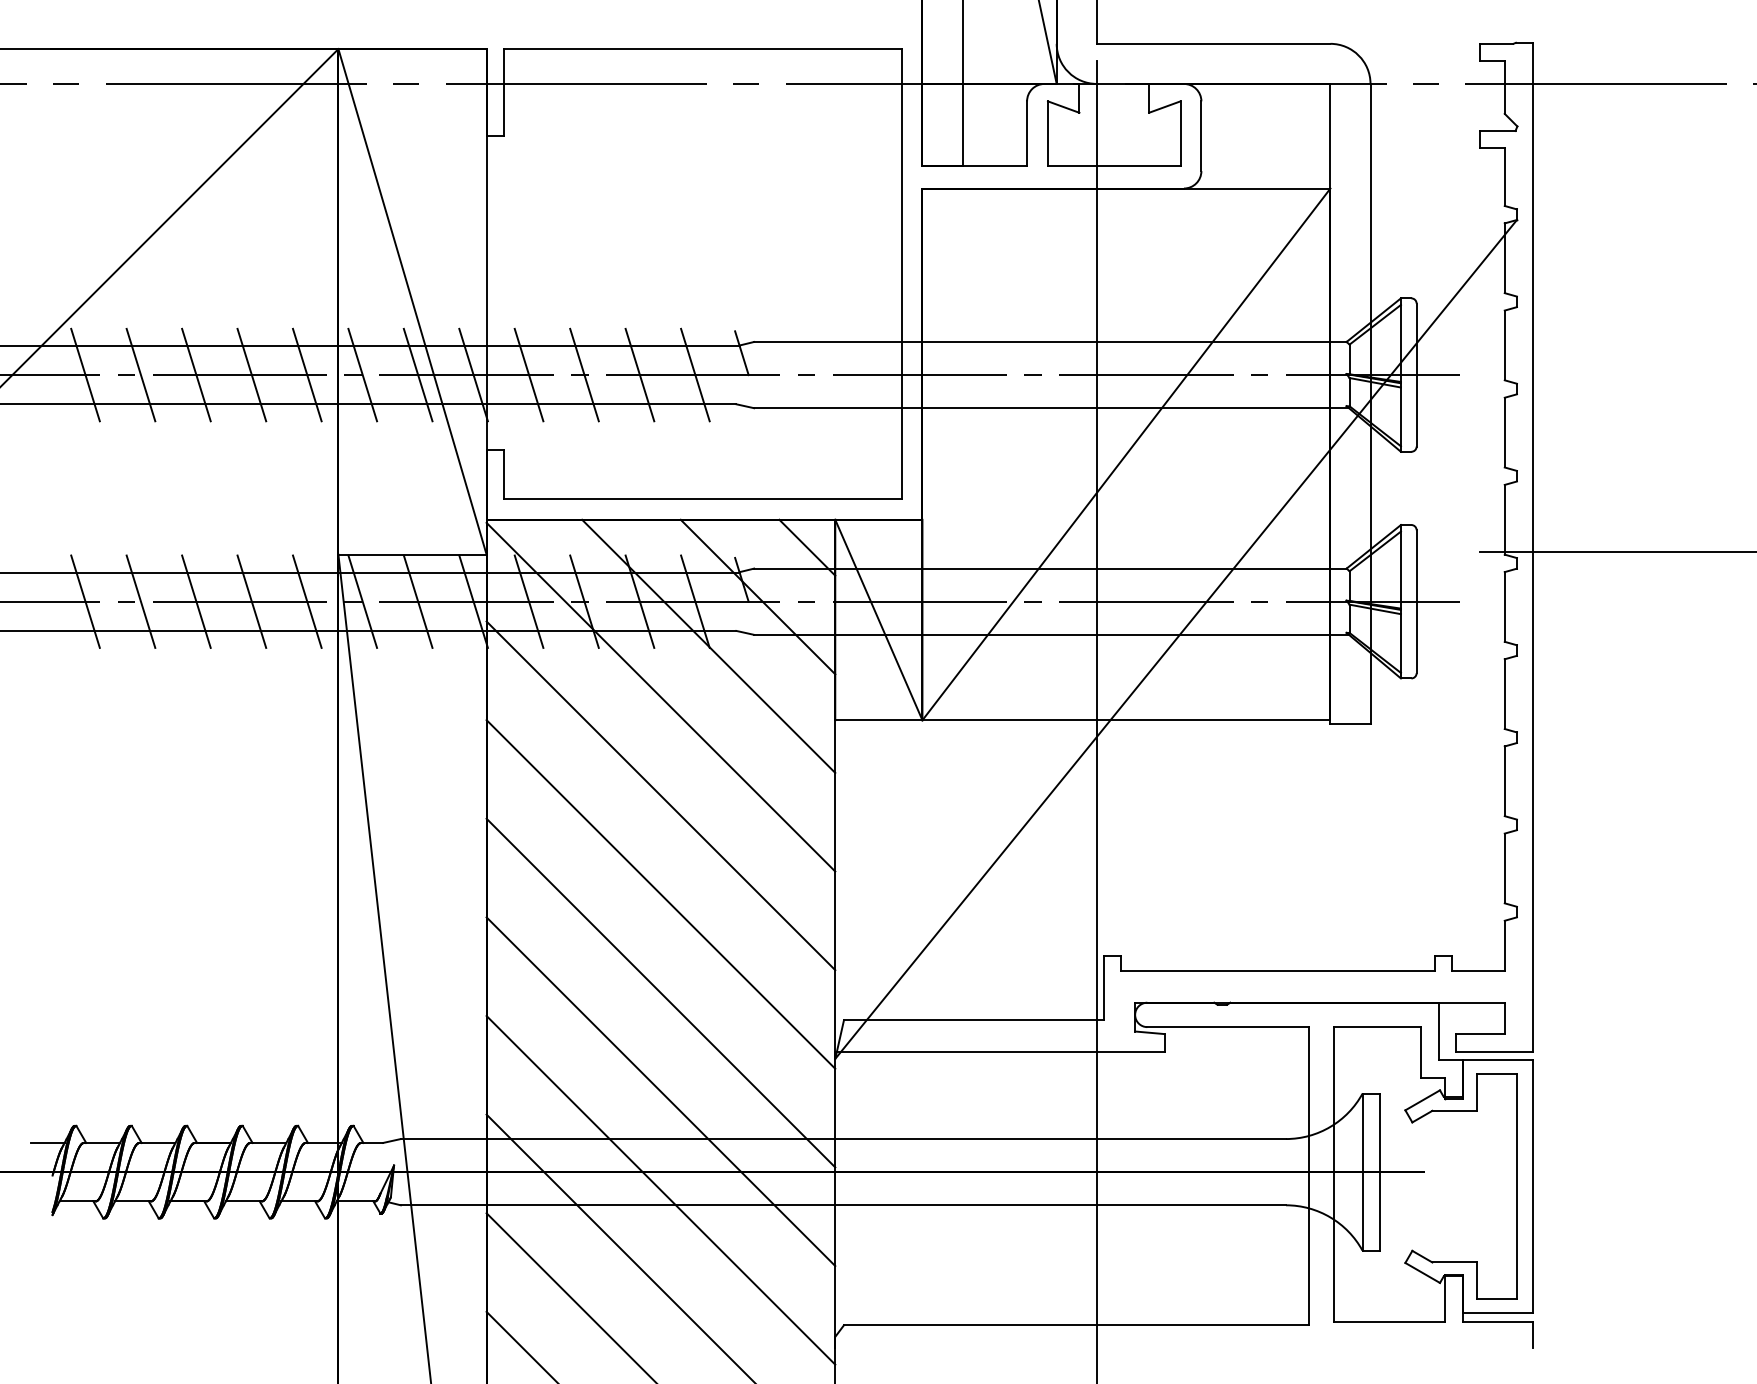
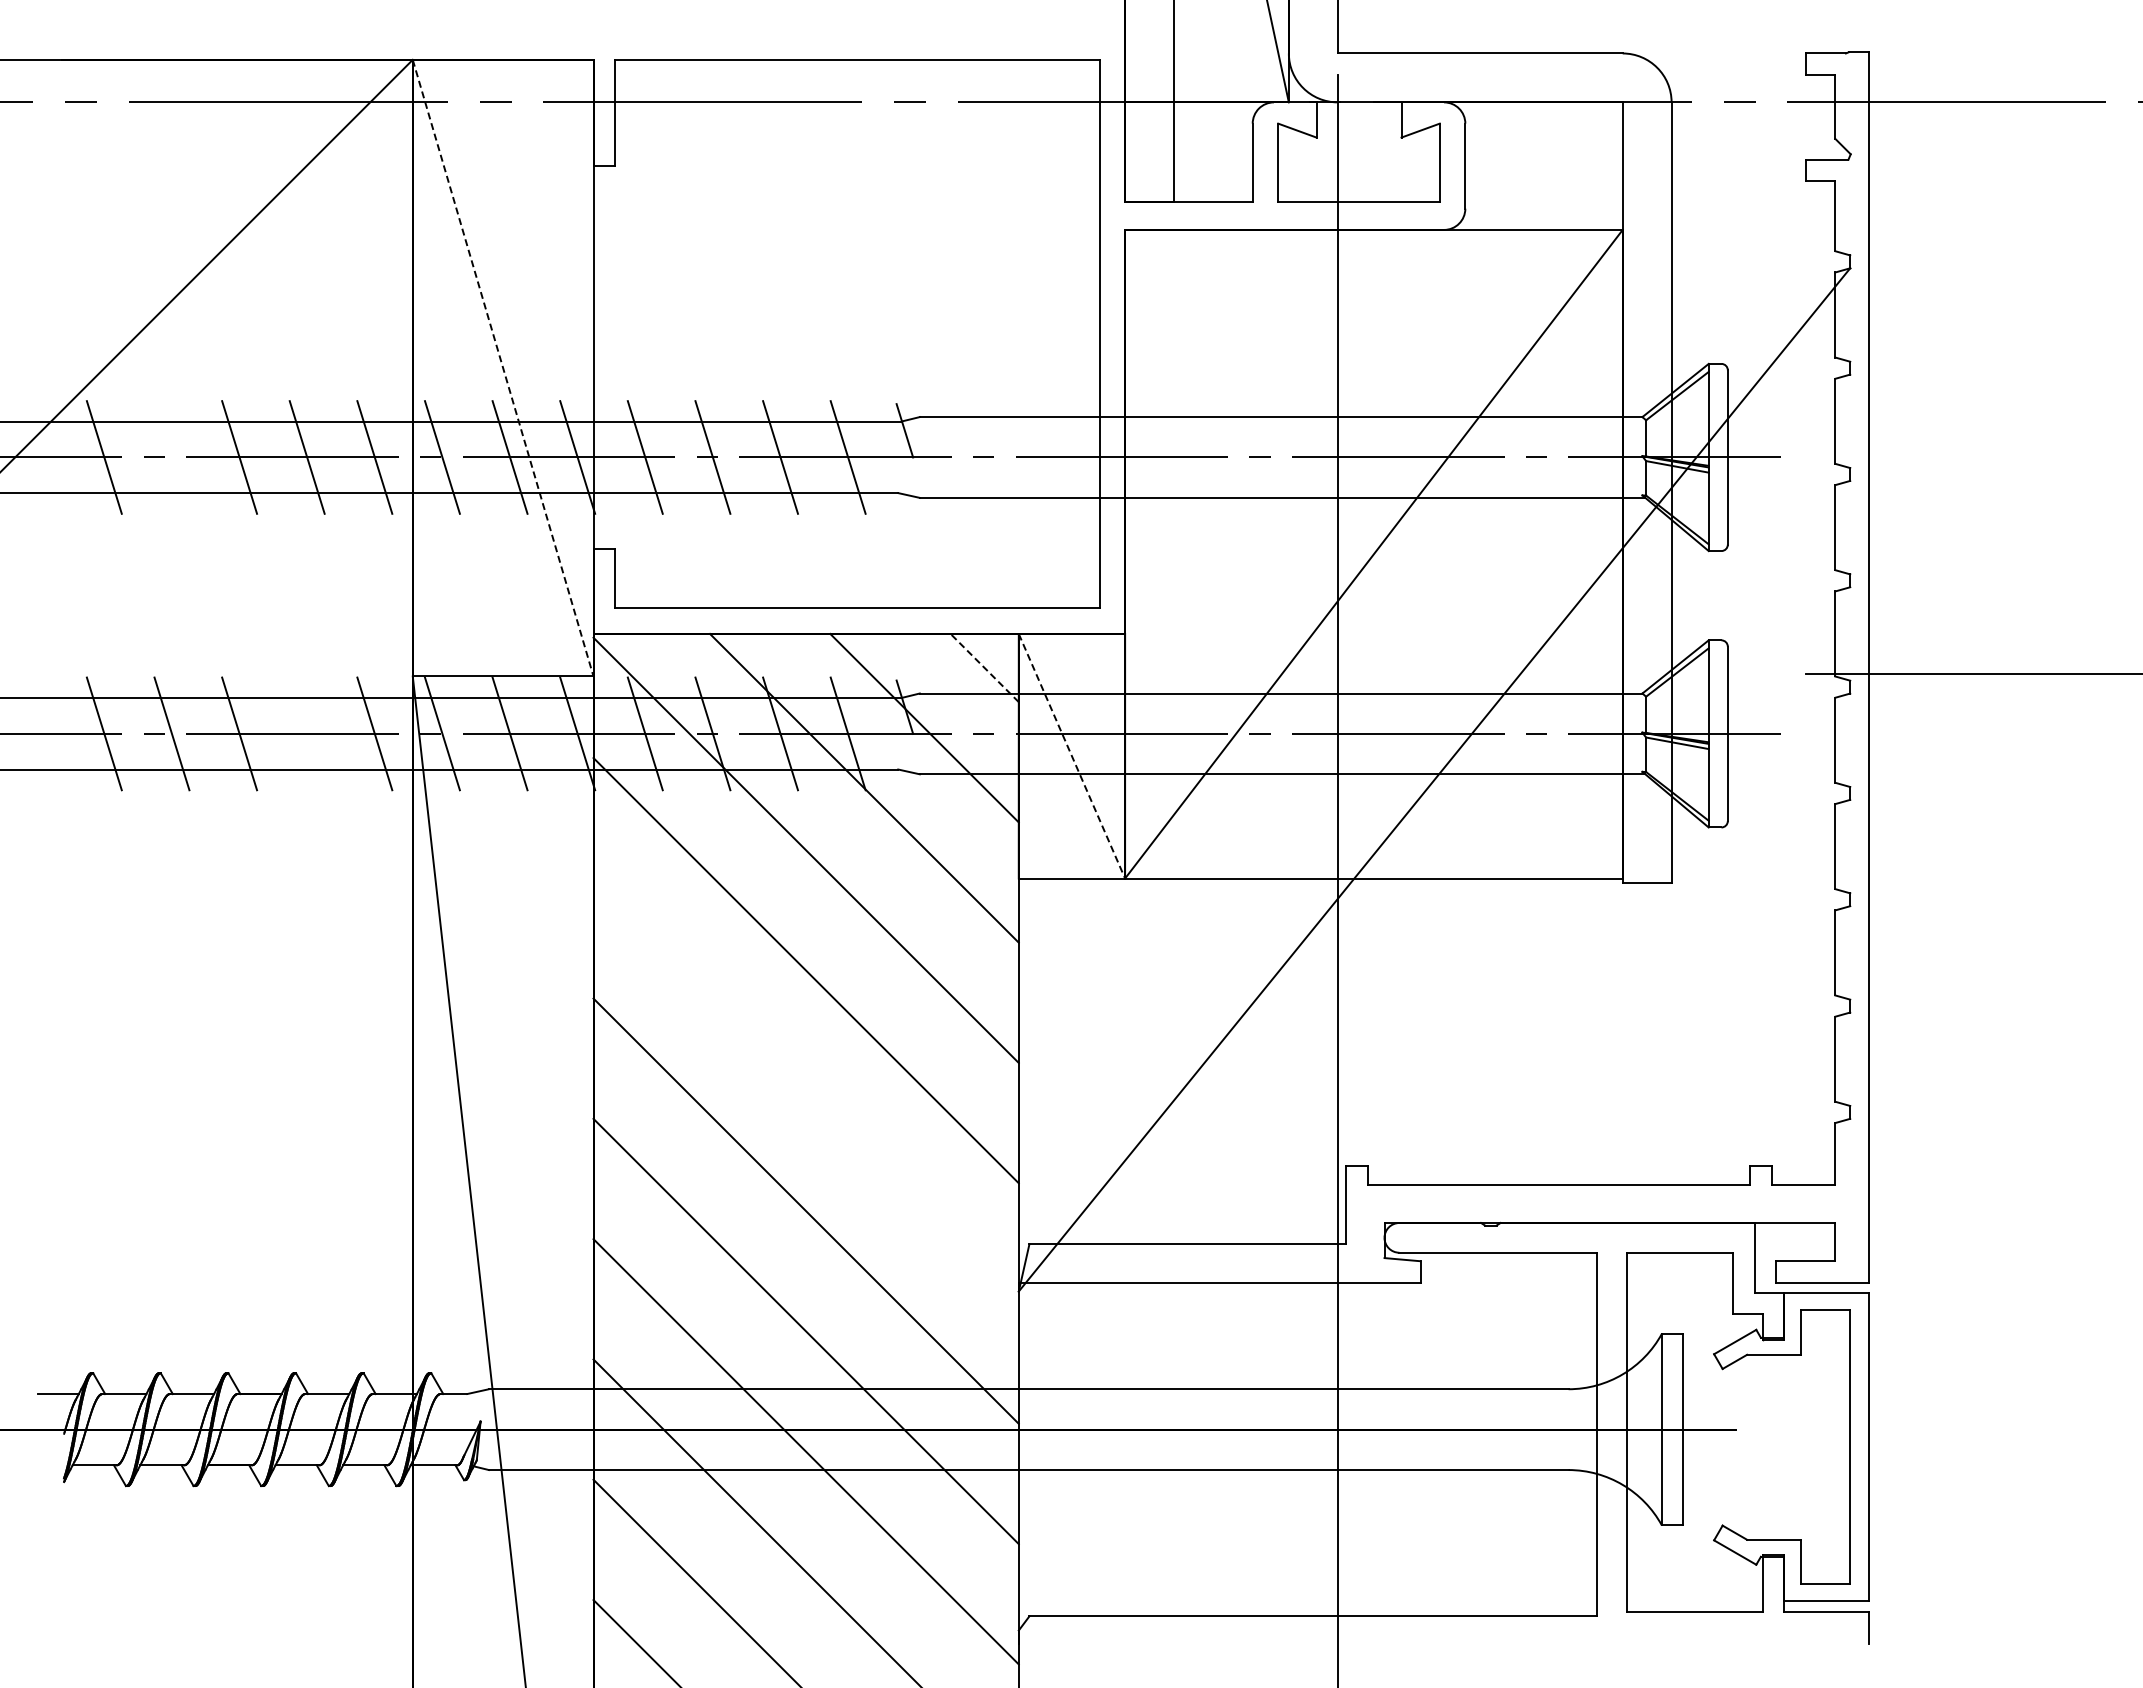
line: (412, 302) -> (503, 368), solid -> dashed
line: (140, 375) -> (171, 457), removed
line: (807, 547) -> (984, 667), solid -> dashed
line: (251, 601) -> (306, 733), removed
line: (879, 620) -> (1072, 756), solid -> dashed
line: (660, 894) -> (805, 1090), removed

